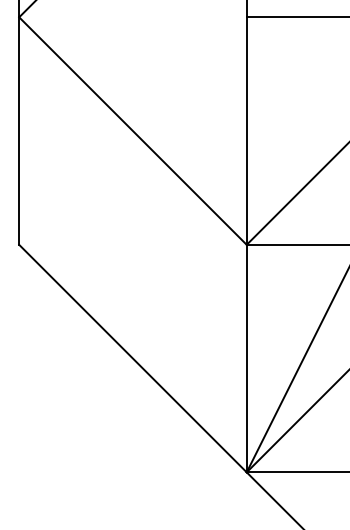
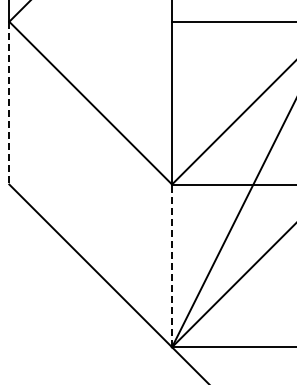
line: (19, 131) -> (9, 103), solid -> dashed
line: (247, 358) -> (172, 265), solid -> dashed

